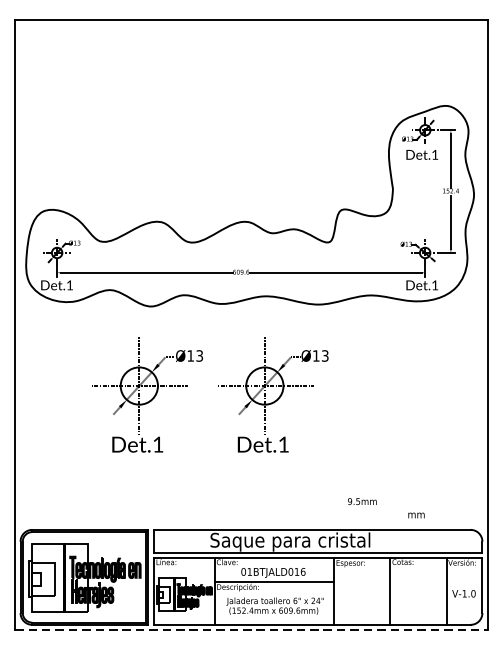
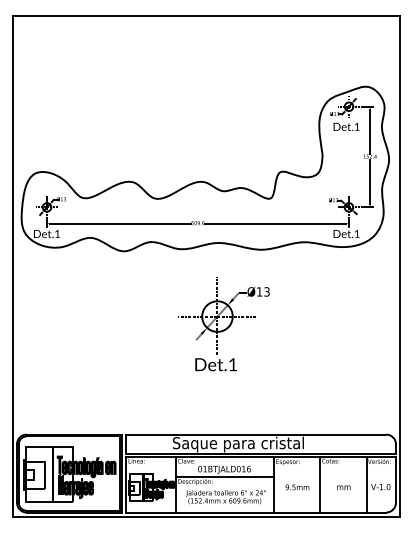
part: (146, 395) -> (120, 324), removed
text: (362, 501) -> (297, 487), moved
text: (416, 515) -> (343, 487), moved
line: (251, 630) -> (206, 517), dashed -> solid

